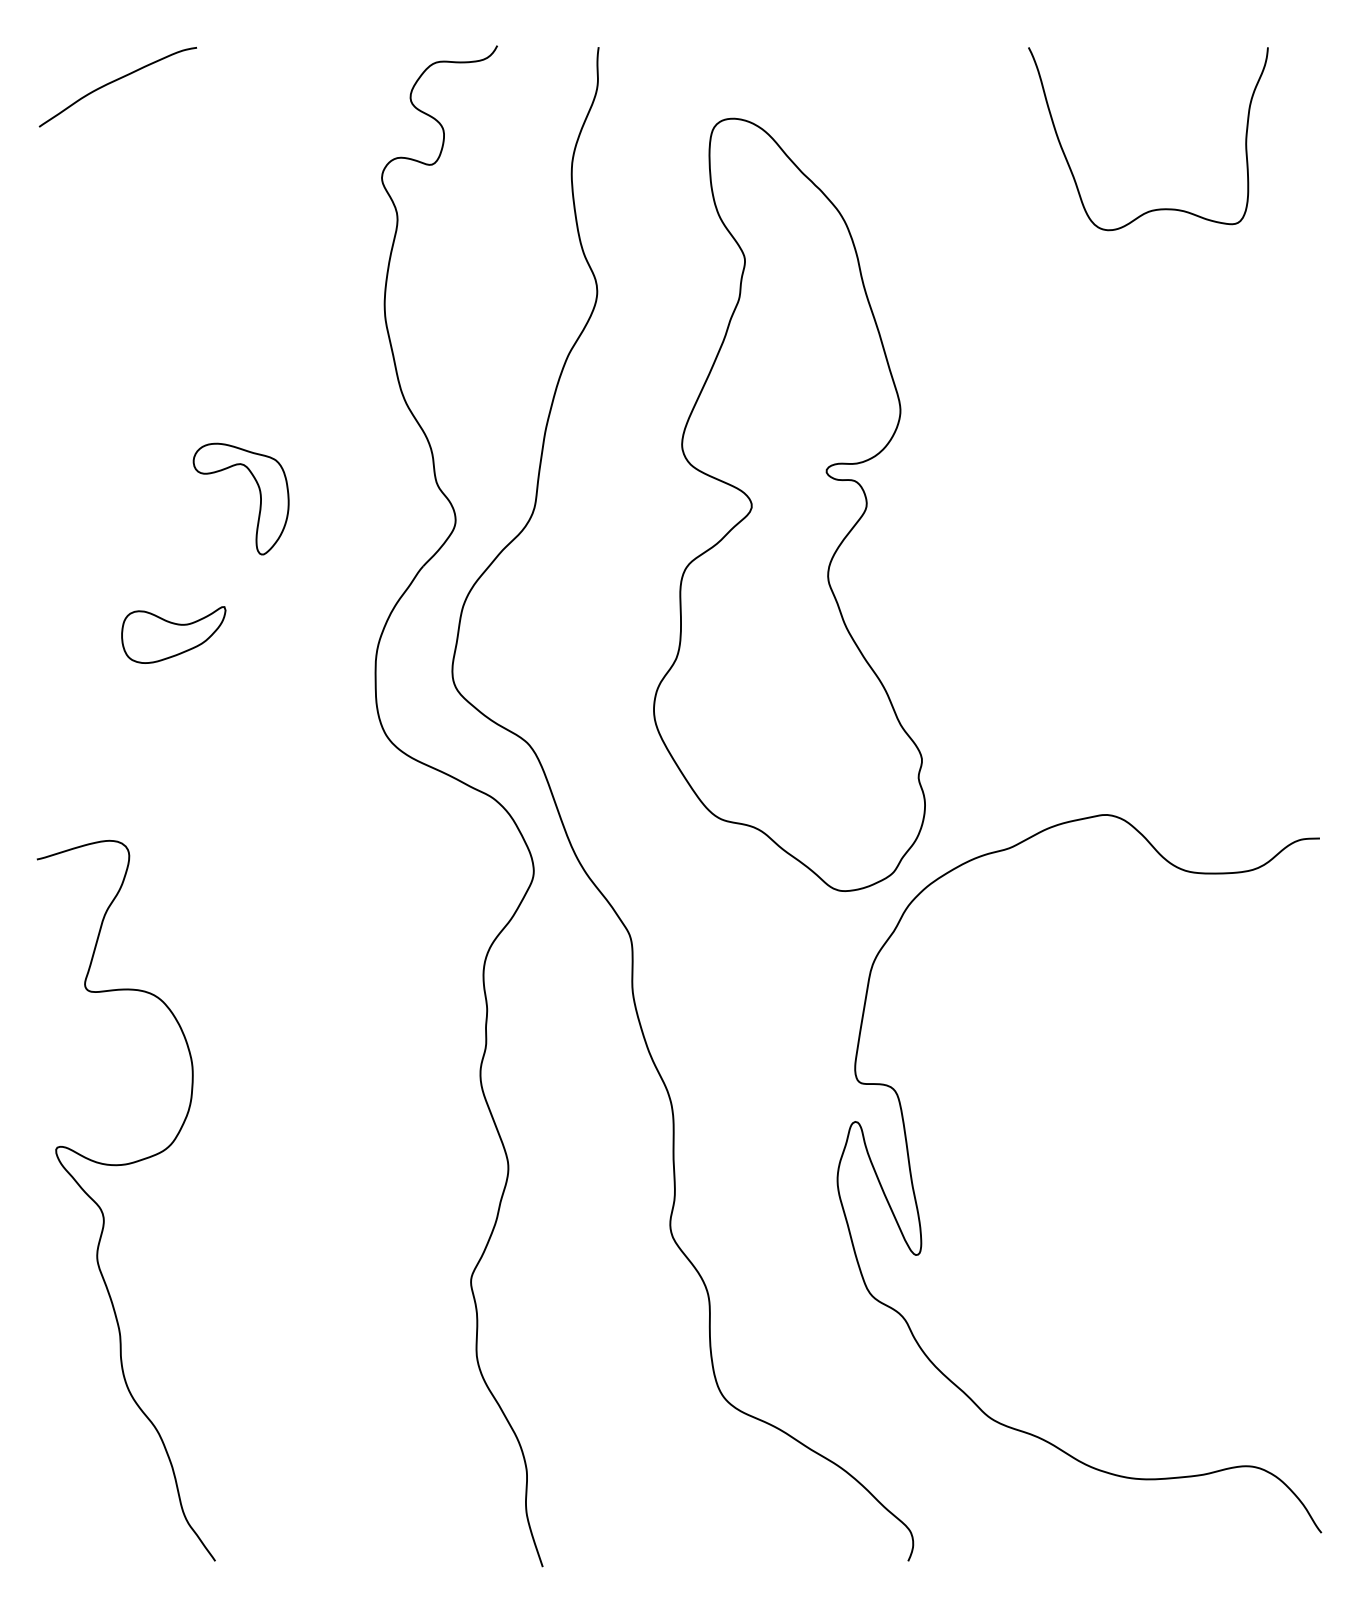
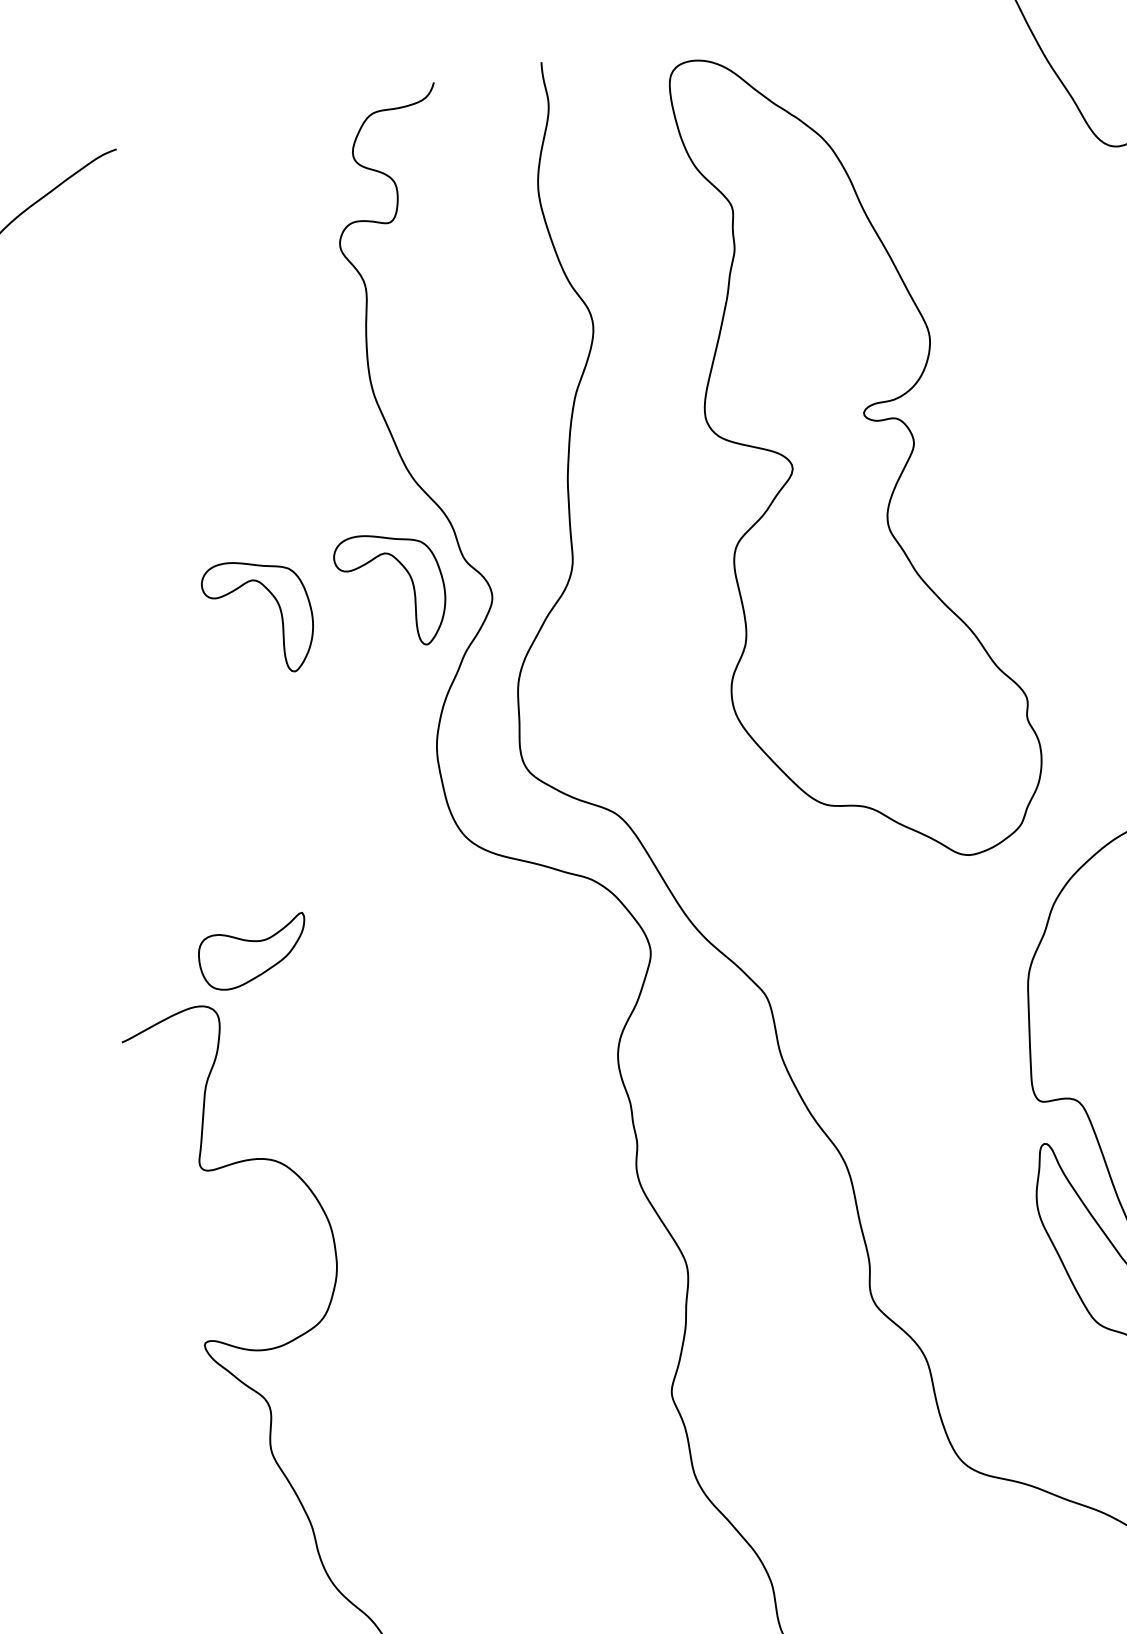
part: (384, 495) -> (411, 582), added
part: (789, 504) -> (832, 457), moved
part: (173, 634) -> (254, 952), moved

